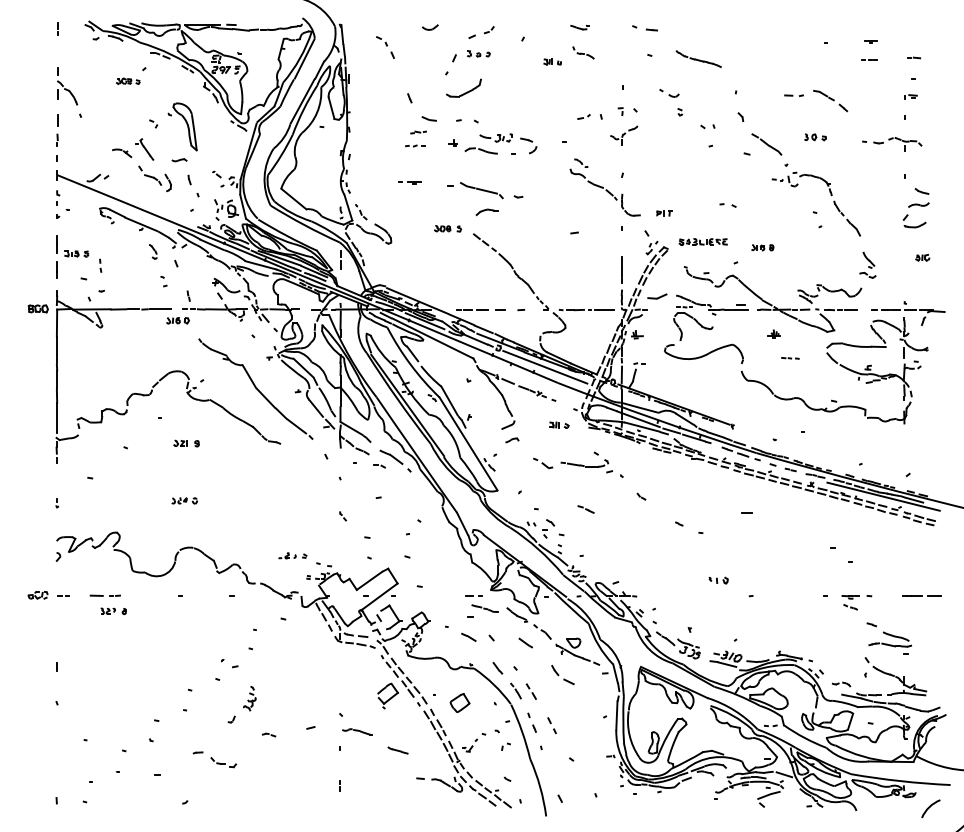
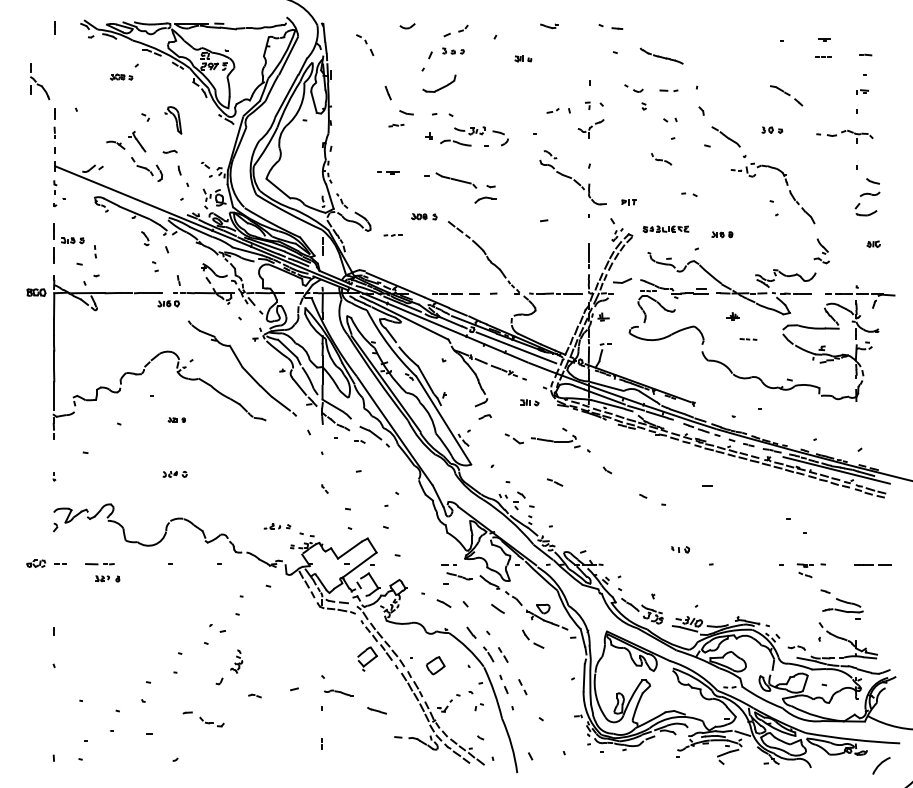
part: (583, 53) -> (661, 159), moved
part: (67, 85) -> (40, 81), moved
line: (793, 95) -> (668, 90), moved
part: (409, 98) -> (387, 93), size x1.6
part: (183, 127) -> (173, 120), size x0.6
part: (414, 146) -> (392, 235), moved
part: (487, 211) -> (485, 199), moved
part: (186, 442) -> (176, 419), size x0.7

